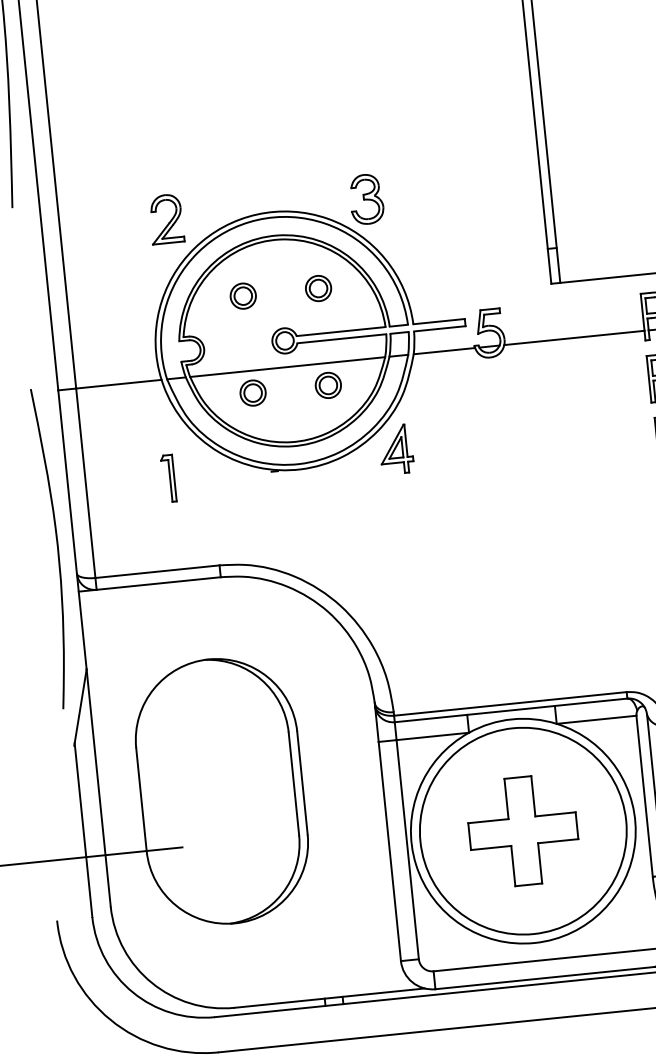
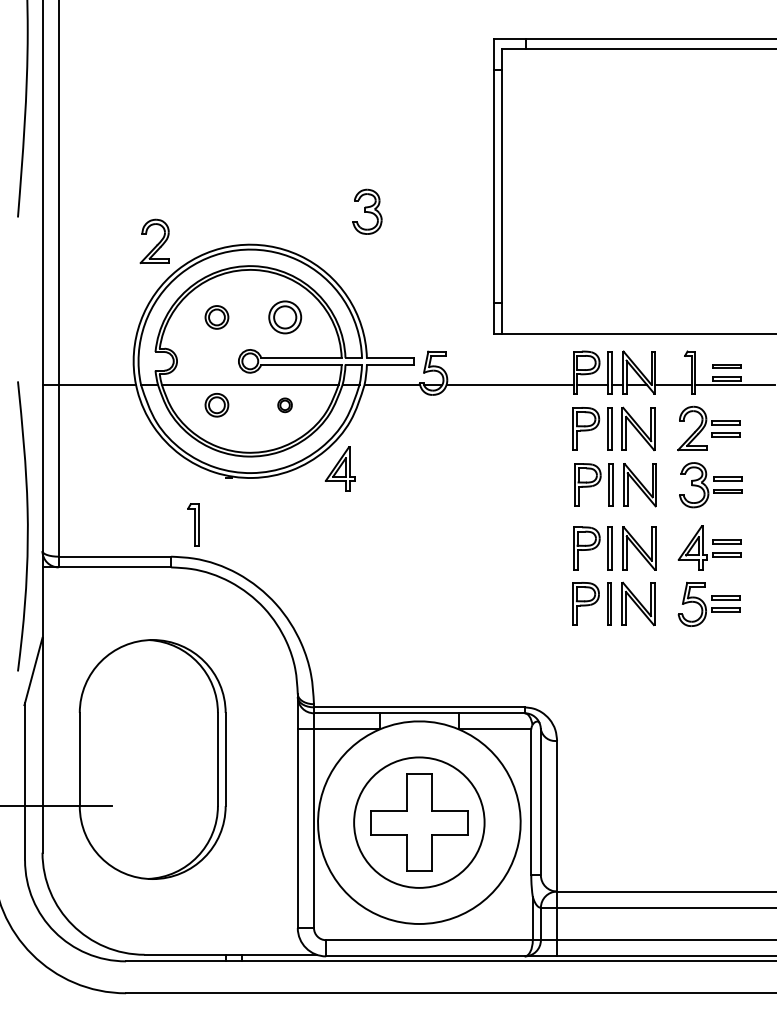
part: (366, 198) -> (367, 211), moved
part: (317, 288) -> (284, 317), size x1.4
part: (327, 385) -> (284, 405), size x0.6
part: (168, 477) -> (193, 524), moved
circle: (523, 830) -> (419, 822), size x0.7

